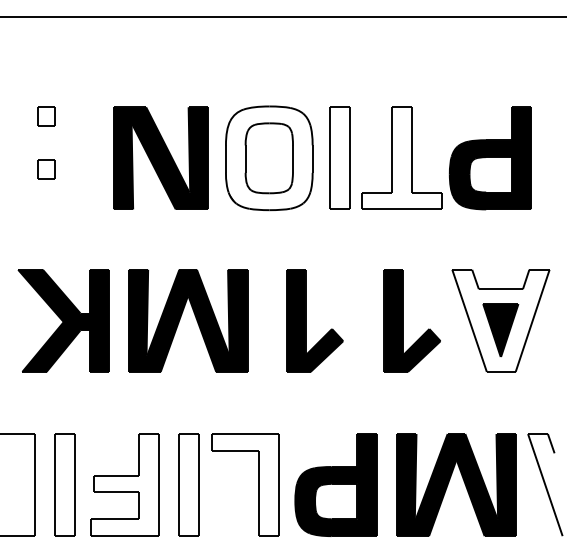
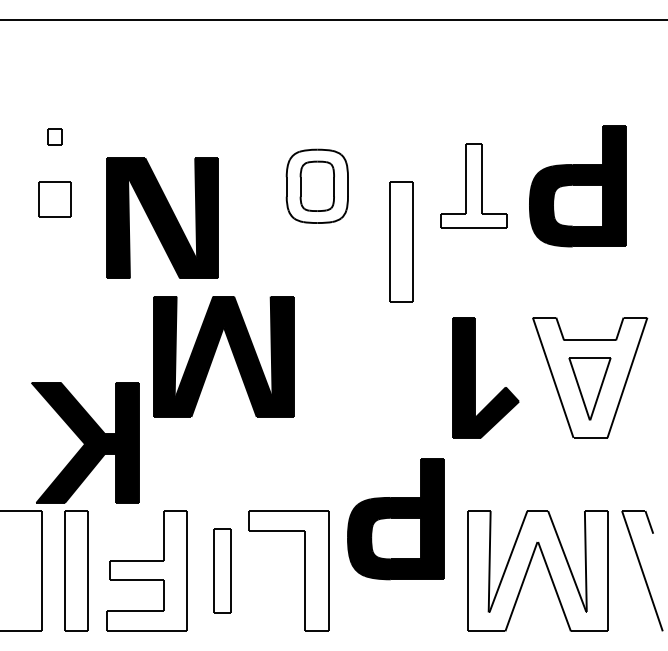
part: (46, 116) -> (54, 136), size x0.7
part: (160, 157) -> (162, 217), moved
part: (339, 157) -> (401, 241), moved
part: (401, 157) -> (473, 185), size x0.7
part: (269, 158) -> (317, 186), size x0.6
part: (46, 168) -> (54, 198), size x1.6
part: (181, 318) -> (215, 353), moved
part: (64, 320) -> (85, 442), moved
part: (305, 320) -> (360, 377), removed
fill: (500, 329) -> (589, 388), removed
part: (188, 484) -> (222, 570), size x0.7
part: (335, 485) -> (395, 519), moved
fill: (456, 485) -> (537, 571), removed

